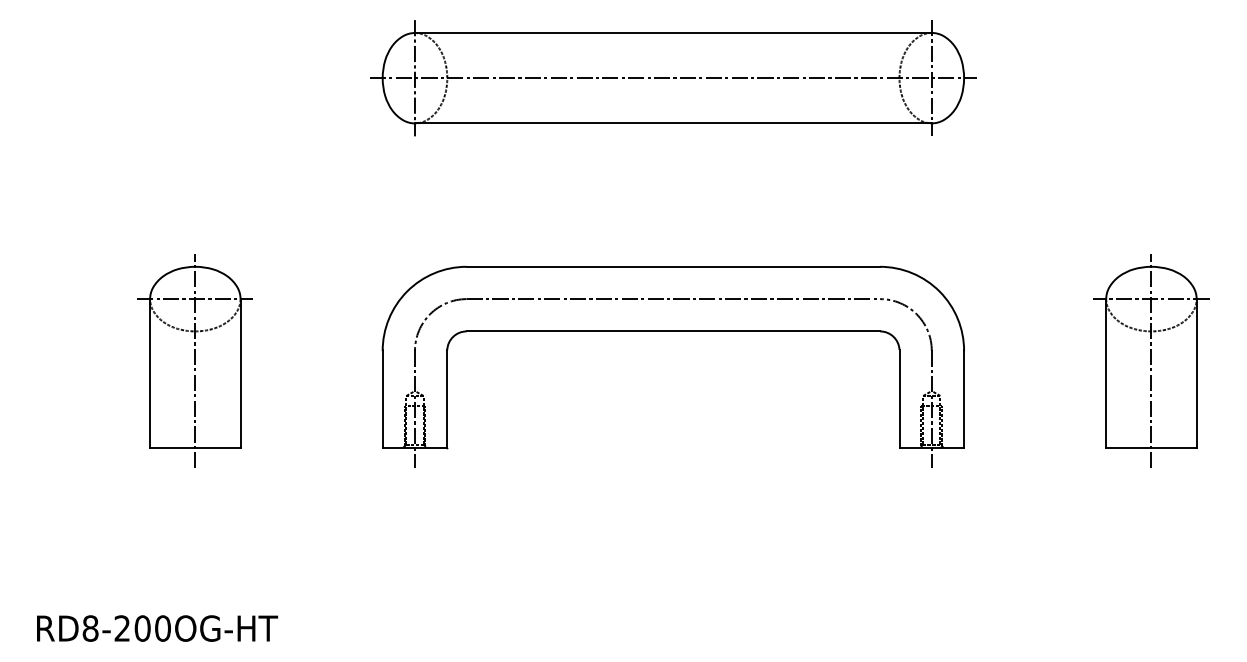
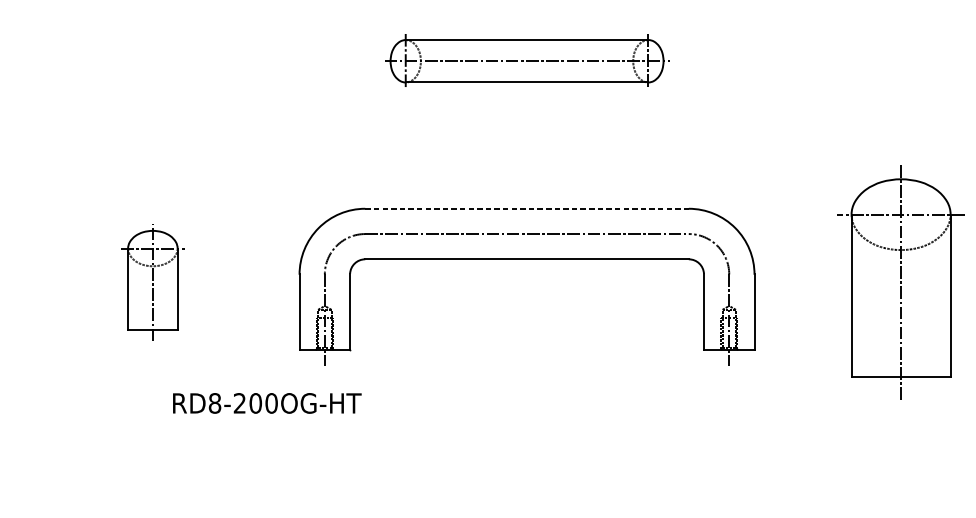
part: (673, 78) -> (527, 61), size x0.6
line: (673, 266) -> (527, 208), solid -> dashed
part: (194, 360) -> (152, 282), size x0.7
part: (1151, 360) -> (901, 282), size x1.4
text: (157, 628) -> (267, 403), moved

